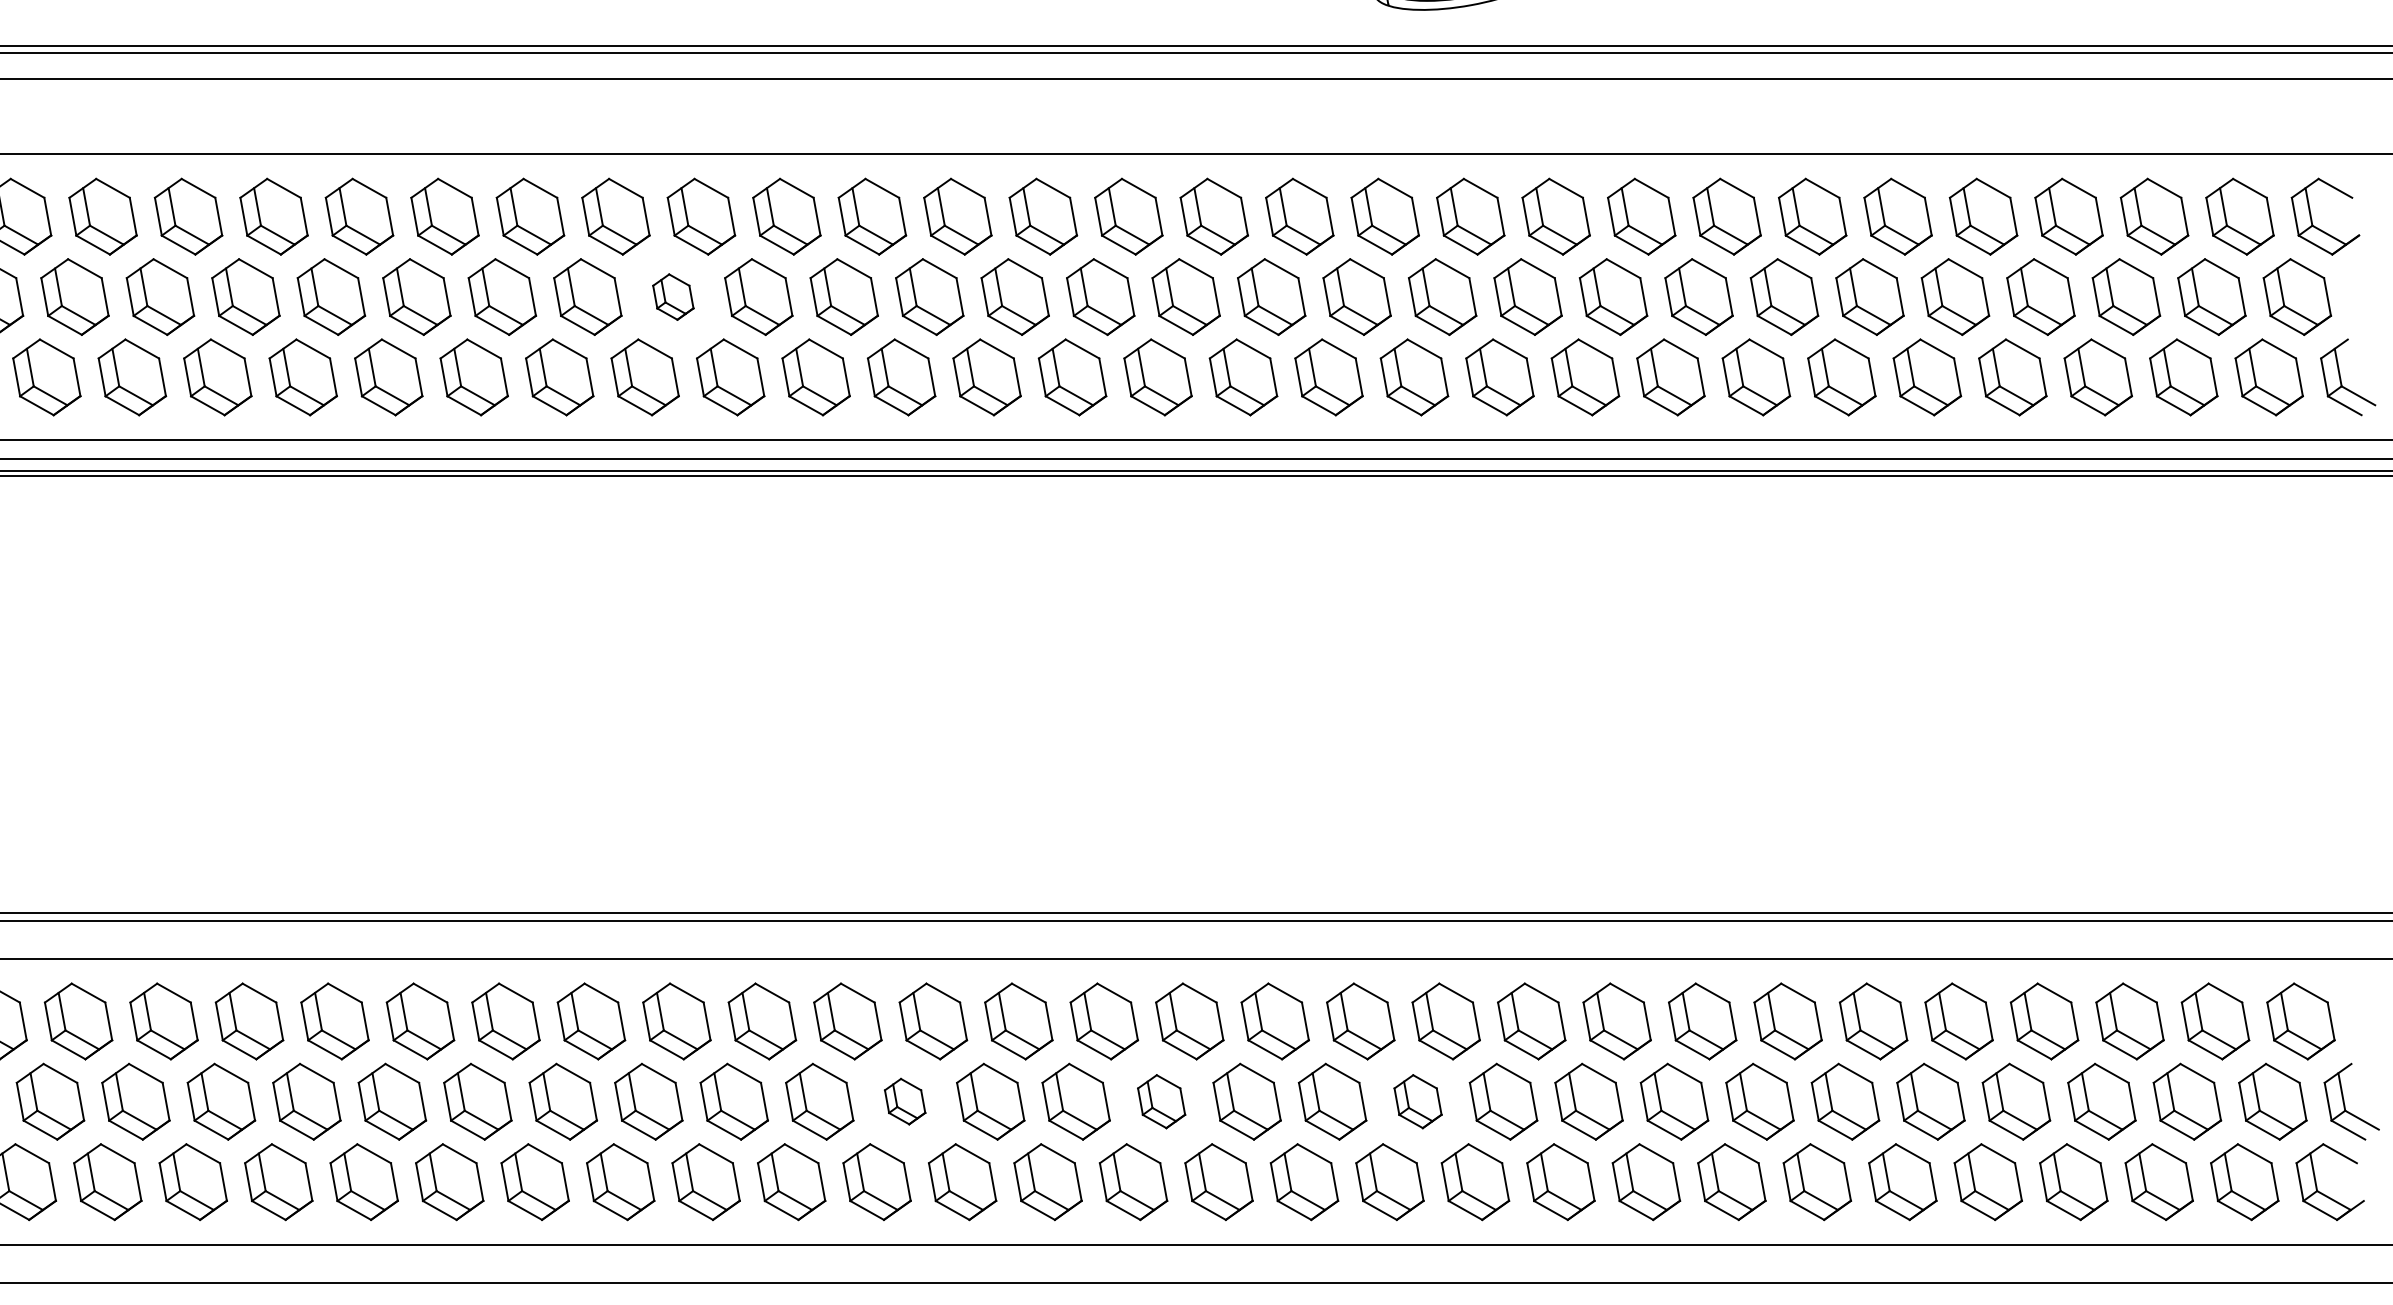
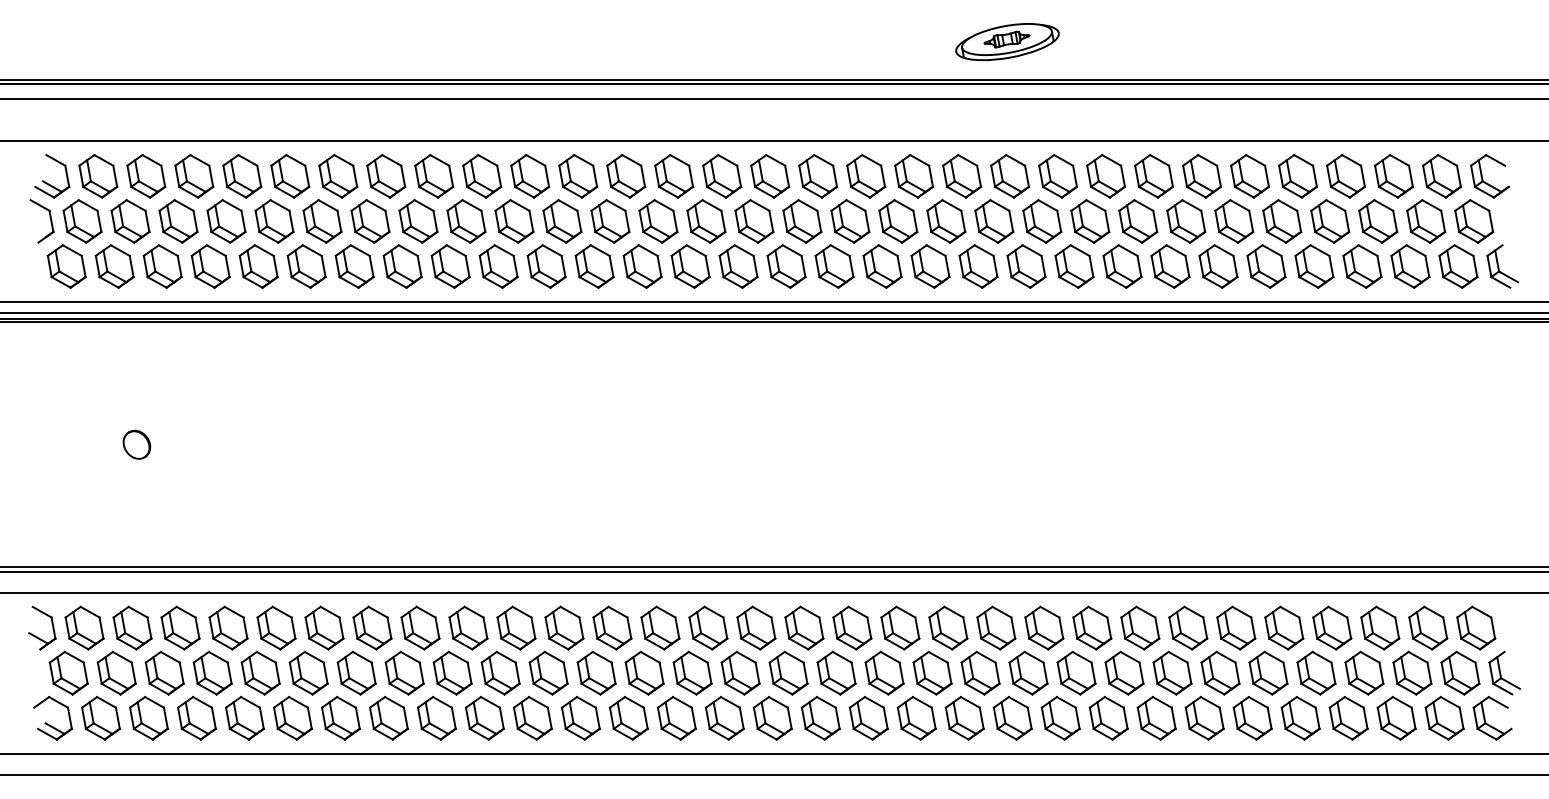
part: (673, 297) -> (562, 221), size x1.67
part: (905, 1100) -> (692, 672), size x1.67
part: (1161, 1100) -> (836, 672), size x1.43
part: (1418, 1100) -> (980, 672), size x1.43

